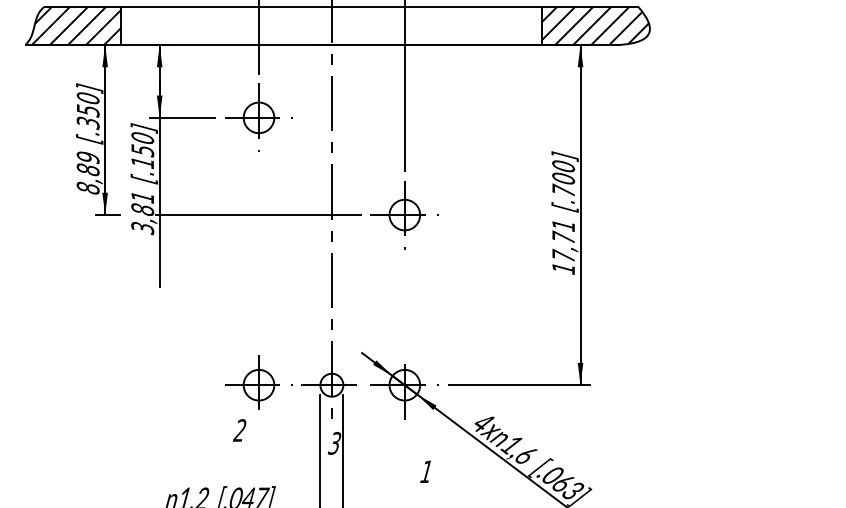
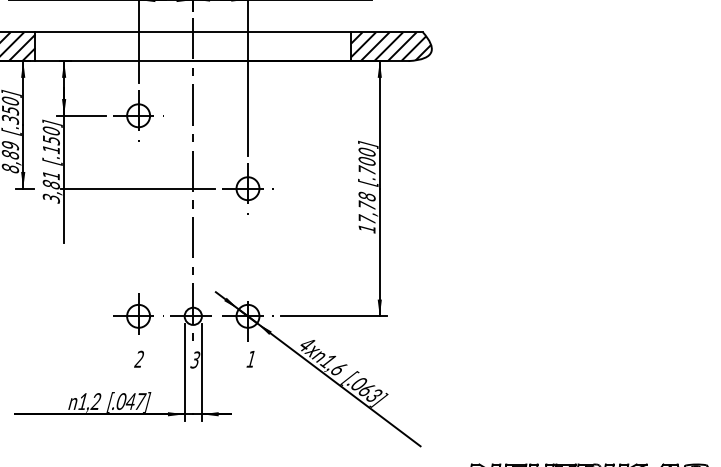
text: (562, 225) -> (366, 196), 17,71 -> 17,78
text: (238, 429) -> (138, 358), moved
text: (425, 472) -> (250, 359), moved

